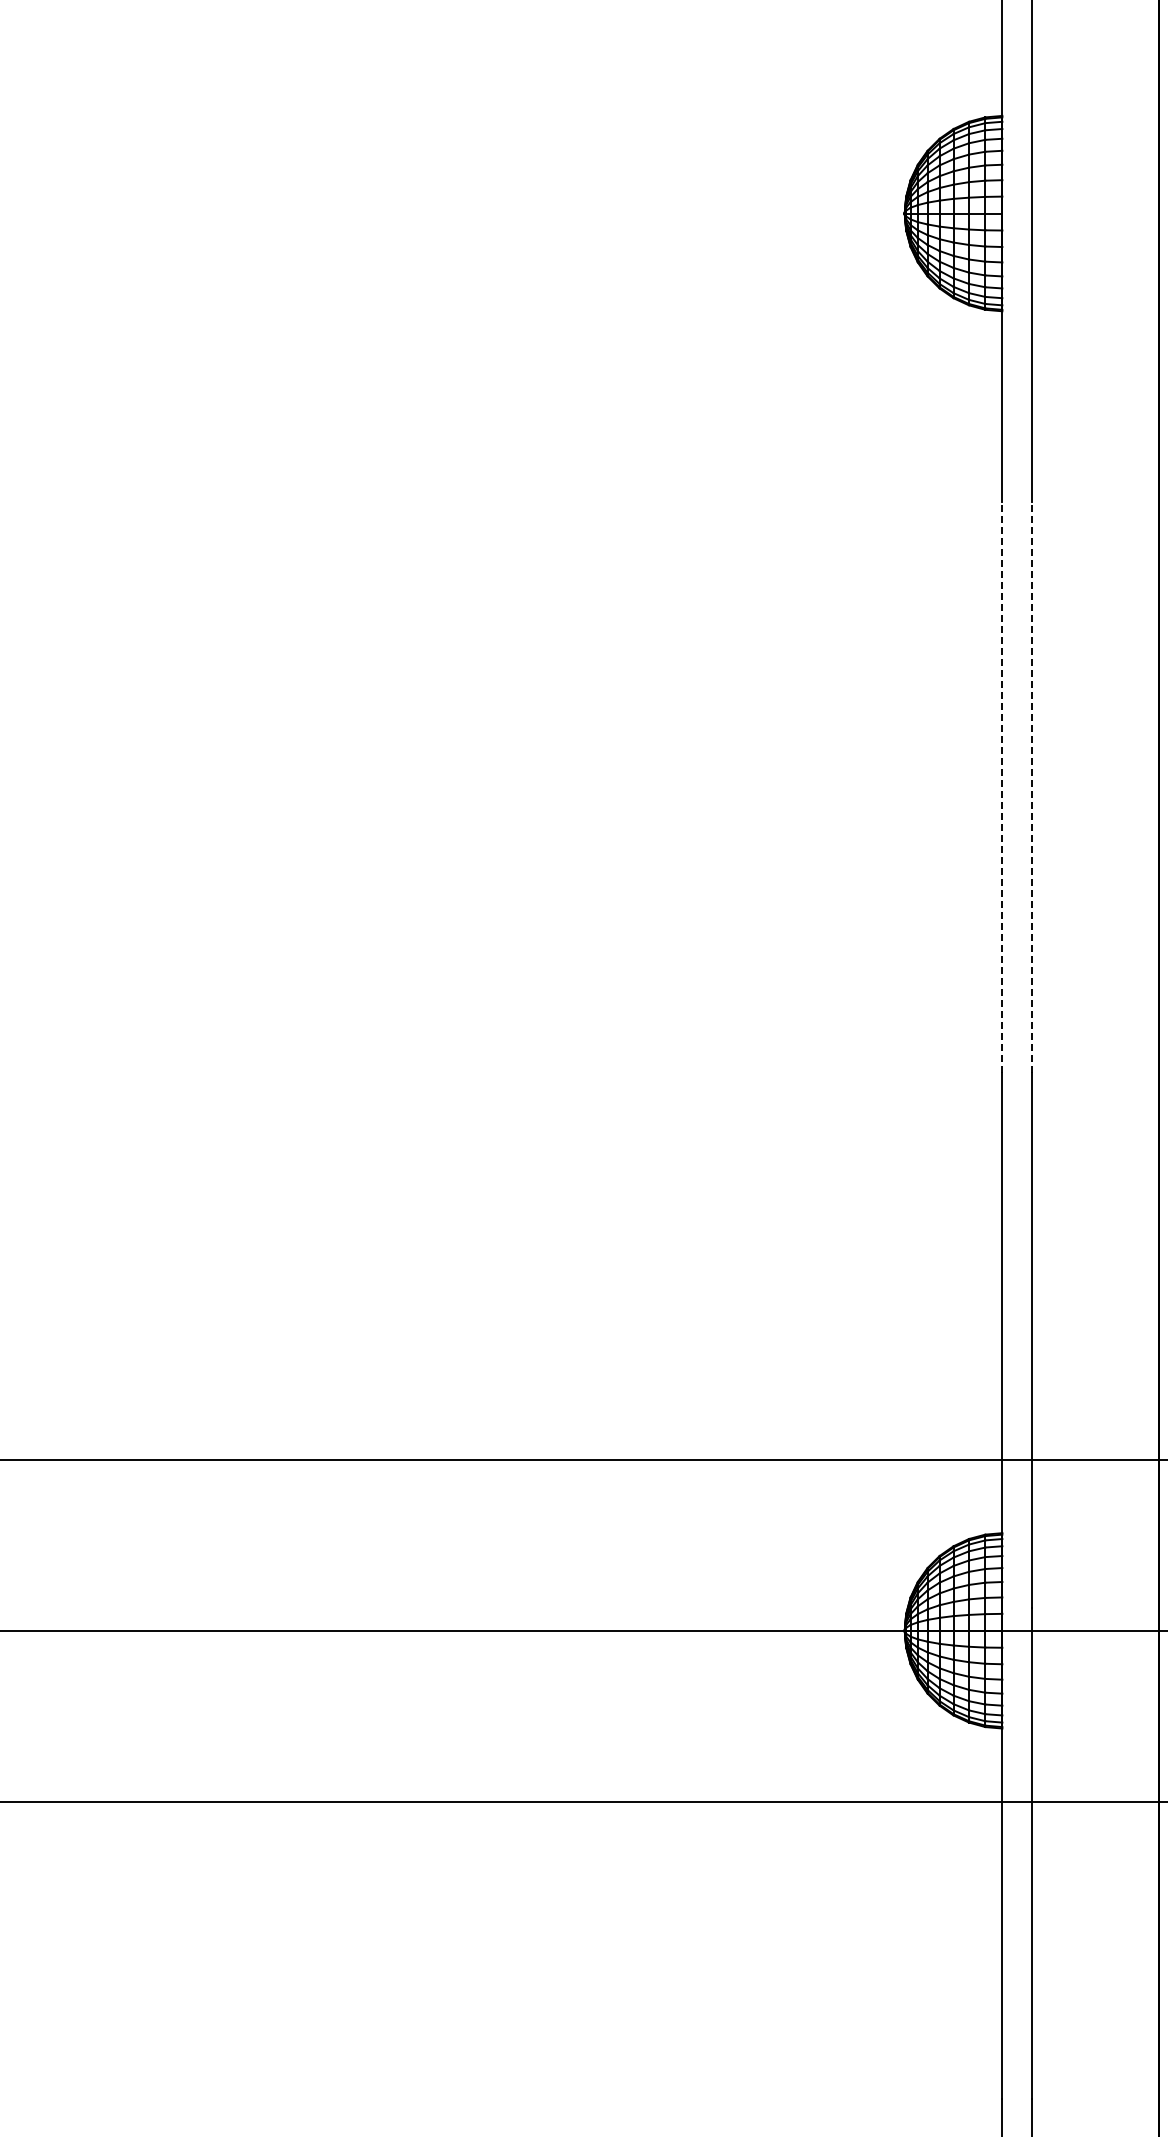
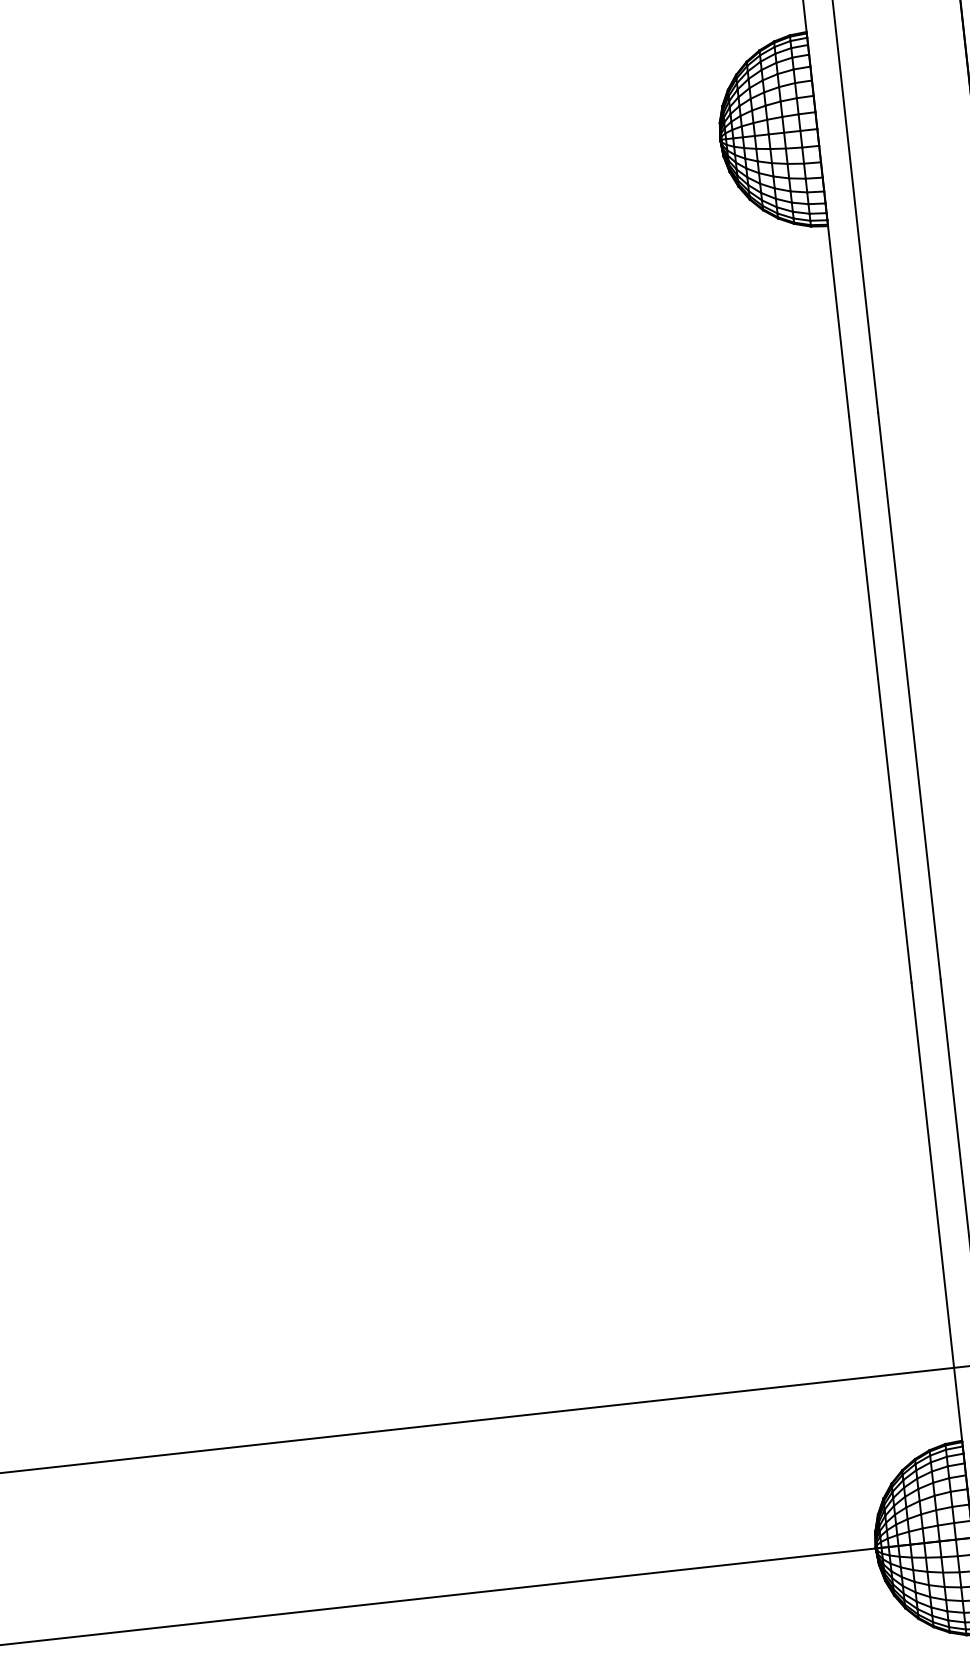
line: (1002, 787) -> (880, 699), dashed -> solid
line: (1031, 787) -> (909, 696), dashed -> solid

